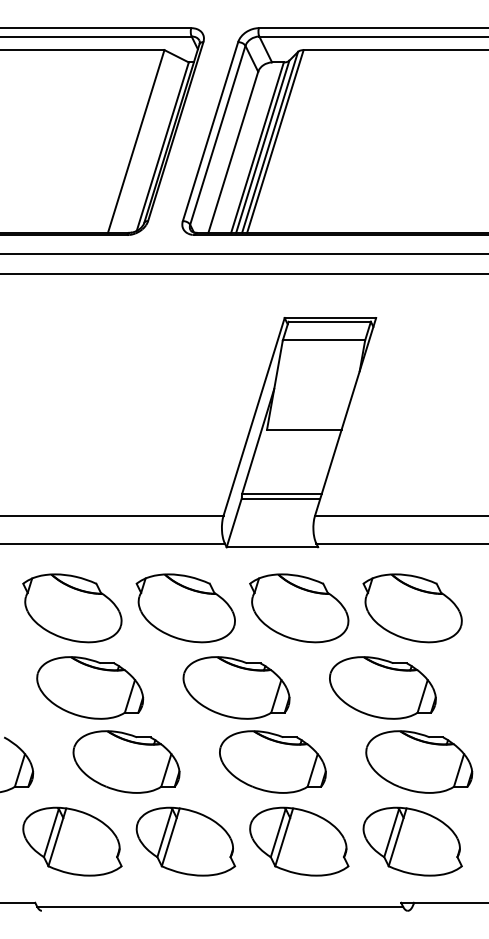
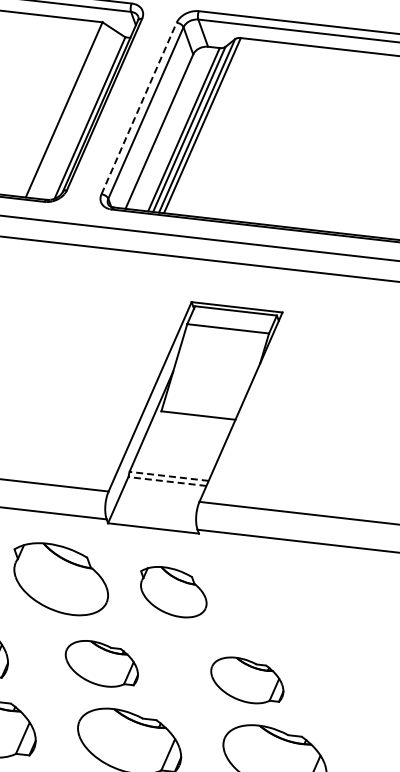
line: (210, 131) -> (139, 108), solid -> dashed
line: (282, 493) -> (169, 476), solid -> dashed
line: (280, 499) -> (166, 481), solid -> dashed
part: (299, 608) -> (173, 592), size x0.7
part: (412, 608) -> (285, 605), removed
part: (236, 687) -> (101, 663), size x0.7
part: (382, 687) -> (247, 680), size x0.7

